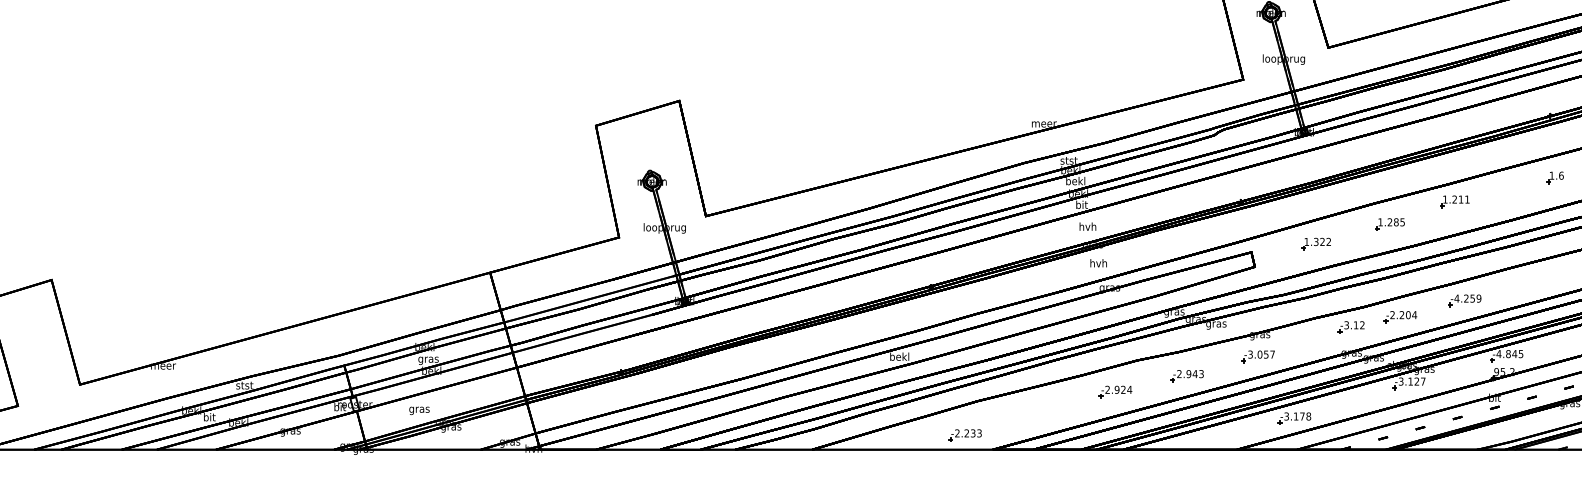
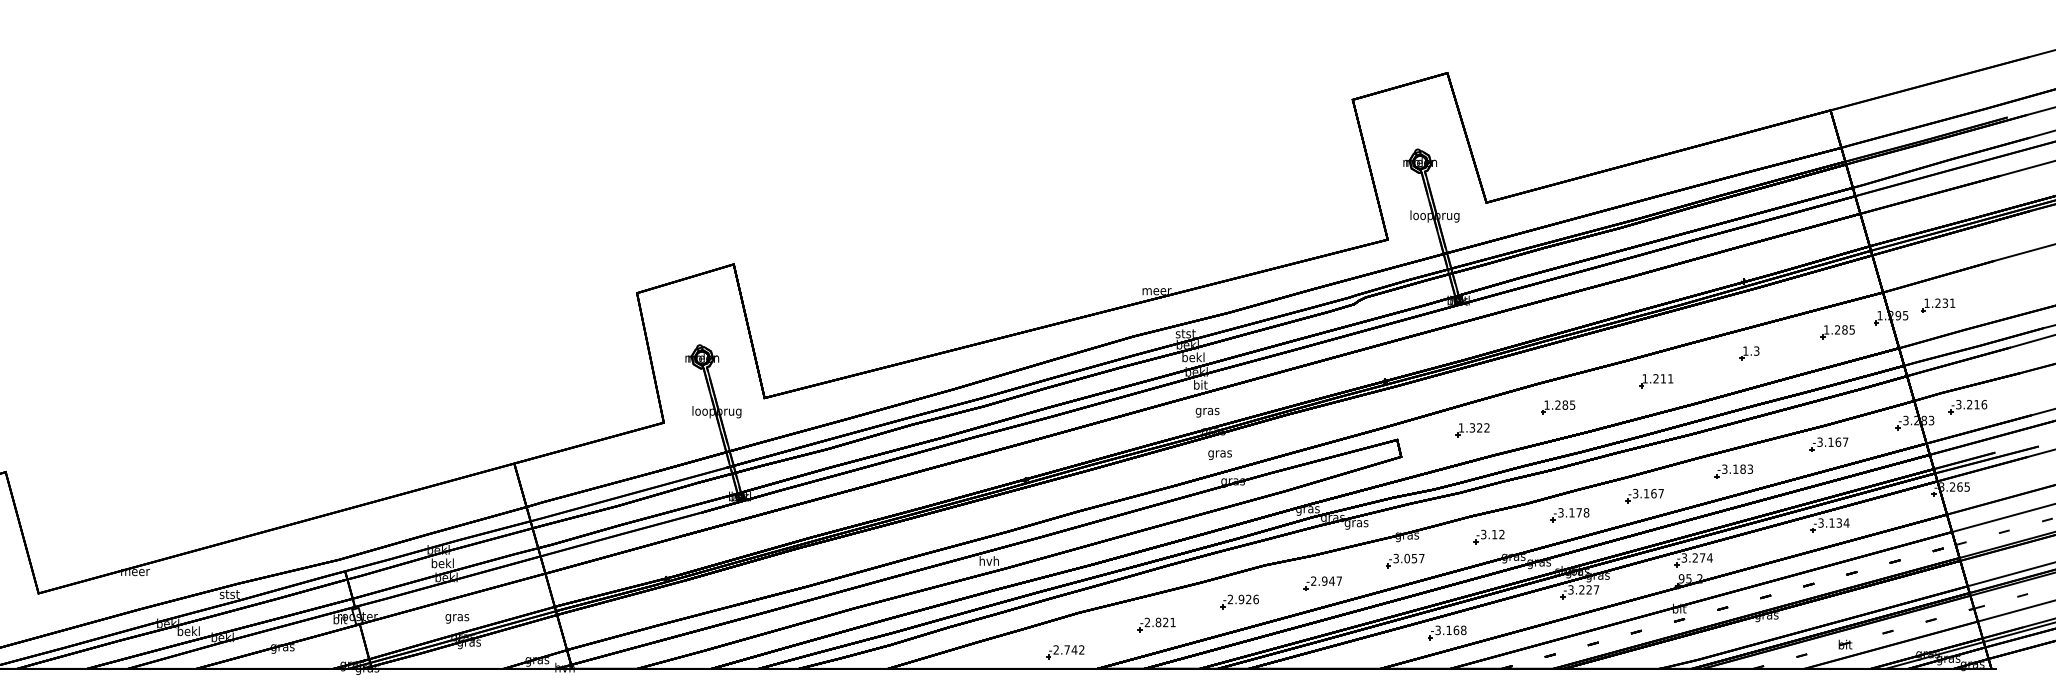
text: (1561, 175) -> (1756, 350), 1.6 -> 1.3
part: (1455, 201) -> (1656, 381), moved
text: (1087, 227) -> (1207, 411), hvh -> gras
text: (1098, 264) -> (1219, 453), hvh -> gras
part: (1541, 279) -> (1733, 471), added
text: (1467, 298) -> (1647, 493), -4.259 -> -3.167
text: (1403, 314) -> (1573, 512), -2.204 -> -3.178
part: (1350, 326) -> (1488, 536), moved
text: (1509, 353) -> (1696, 557), -4.845 -> -3.274
text: (899, 356) -> (989, 560), bekl -> hvh
text: (428, 359) -> (442, 564), gras -> bekl
text: (1201, 373) -> (1339, 580), -2.943 -> -2.947
text: (1410, 381) -> (1581, 589), -3.127 -> -3.227
text: (1130, 389) -> (1256, 599), -2.924 -> -2.926
text: (419, 410) -> (457, 618), moved
part: (1043, 411) -> (1156, 624), added
text: (1302, 416) -> (1456, 630), -3.178 -> -3.168
text: (209, 417) -> (188, 631), bit -> bekl
text: (973, 432) -> (1074, 649), -2.233 -> -2.742

